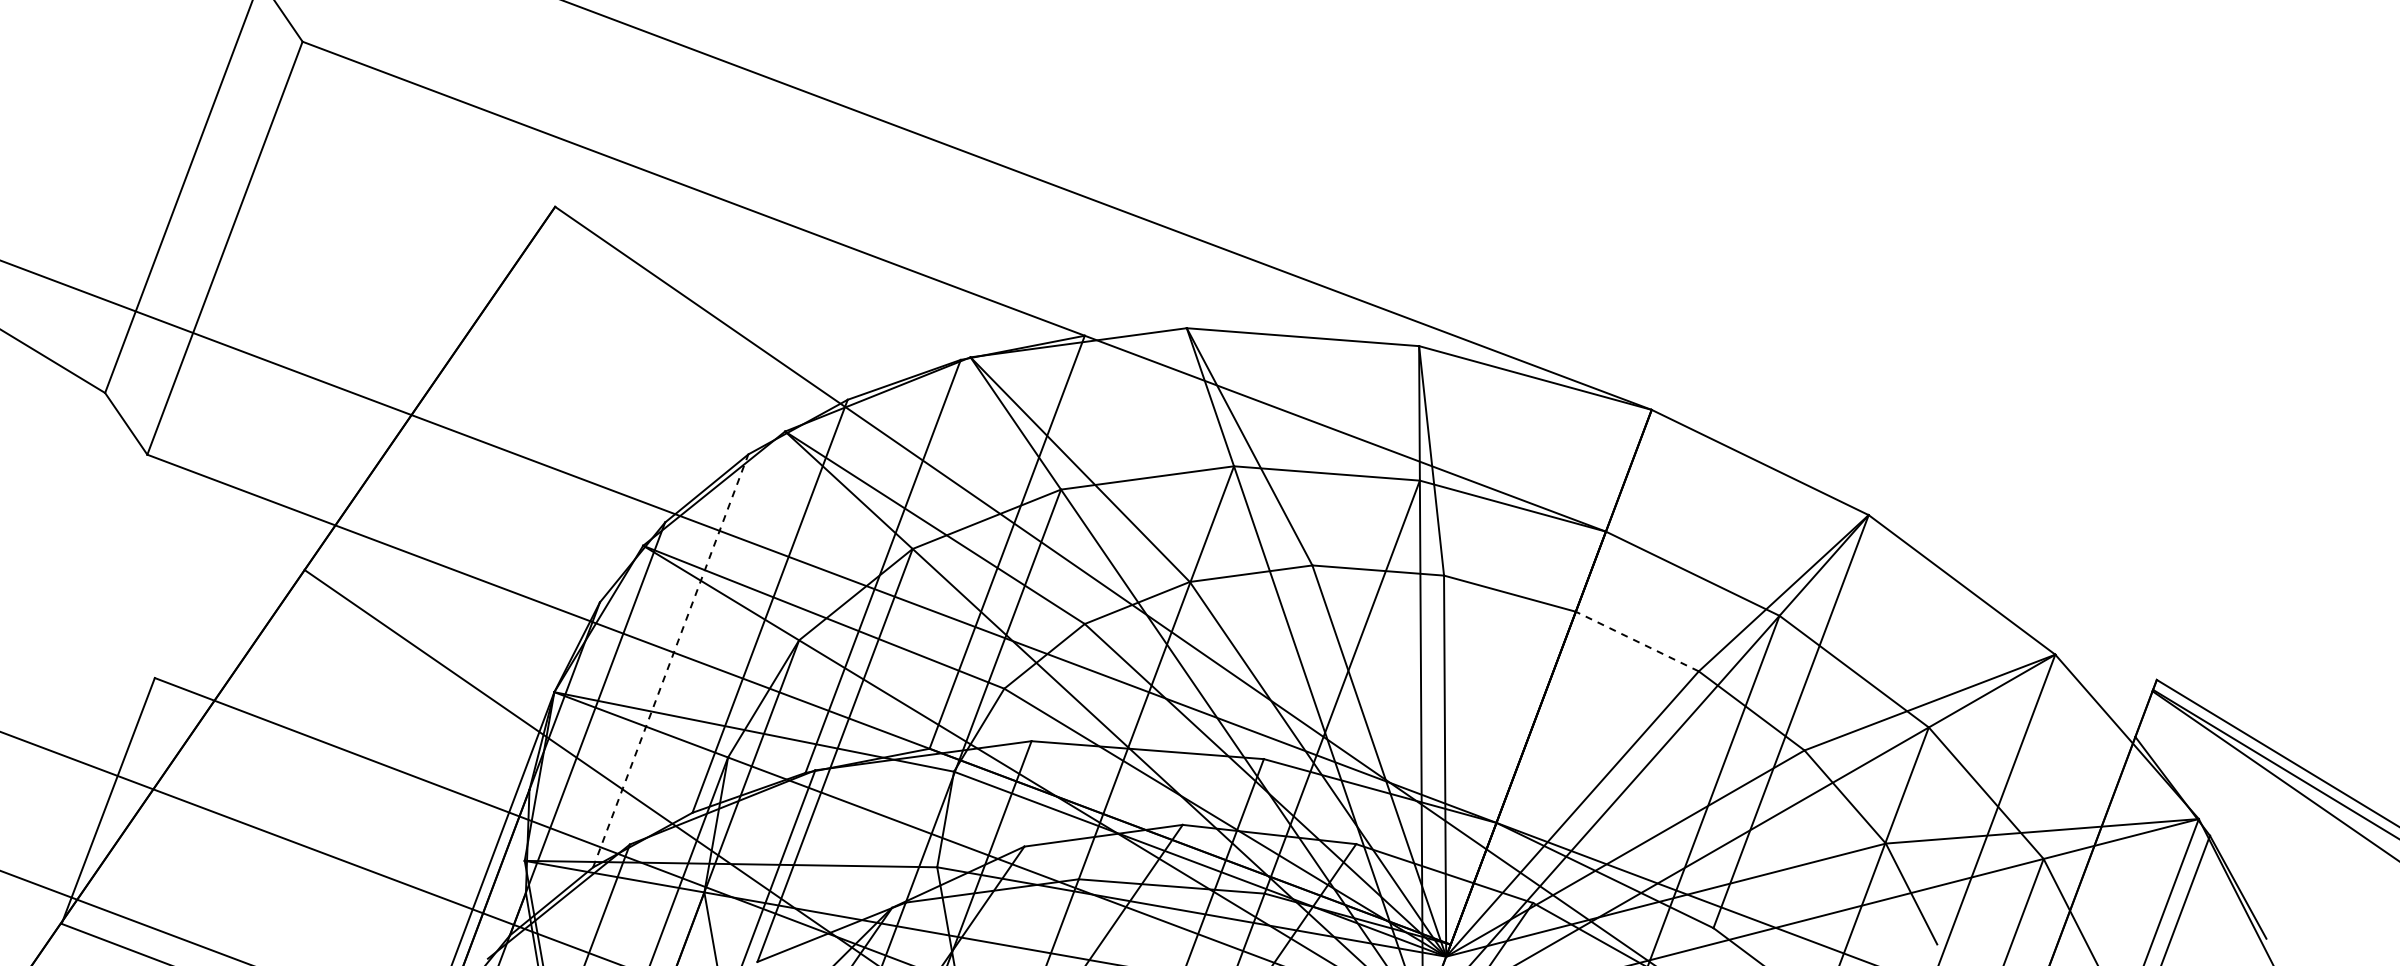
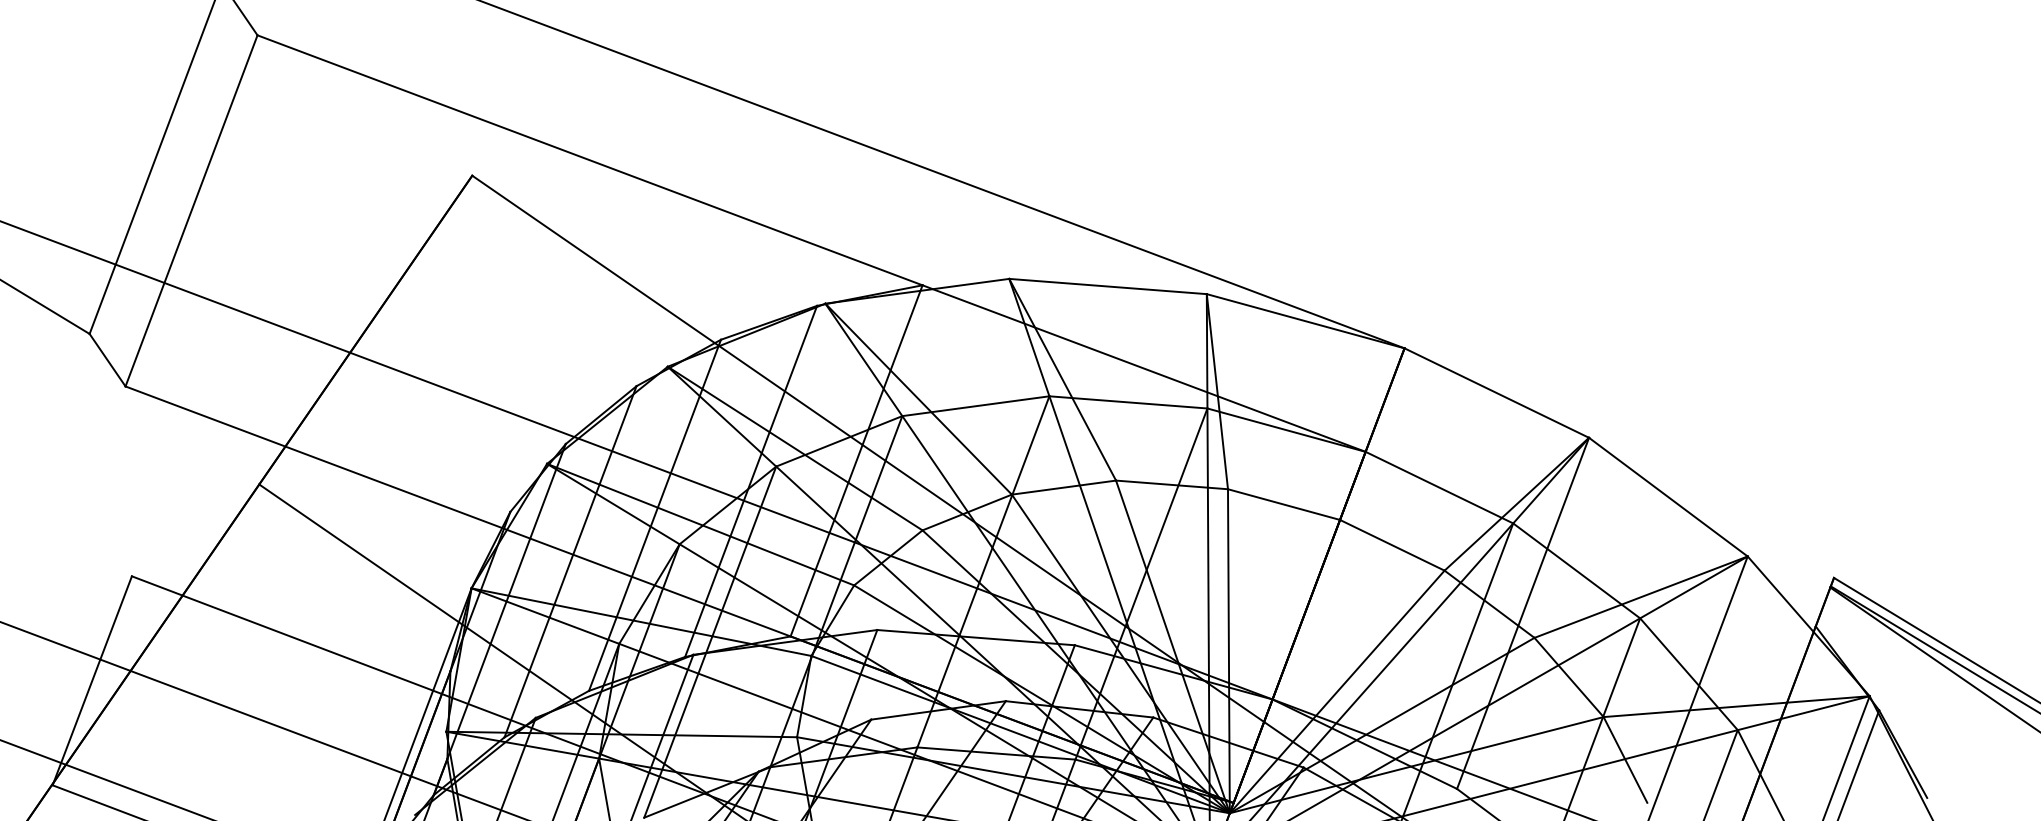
line: (1636, 641) -> (1391, 545), dashed -> solid
line: (670, 660) -> (570, 561), dashed -> solid

